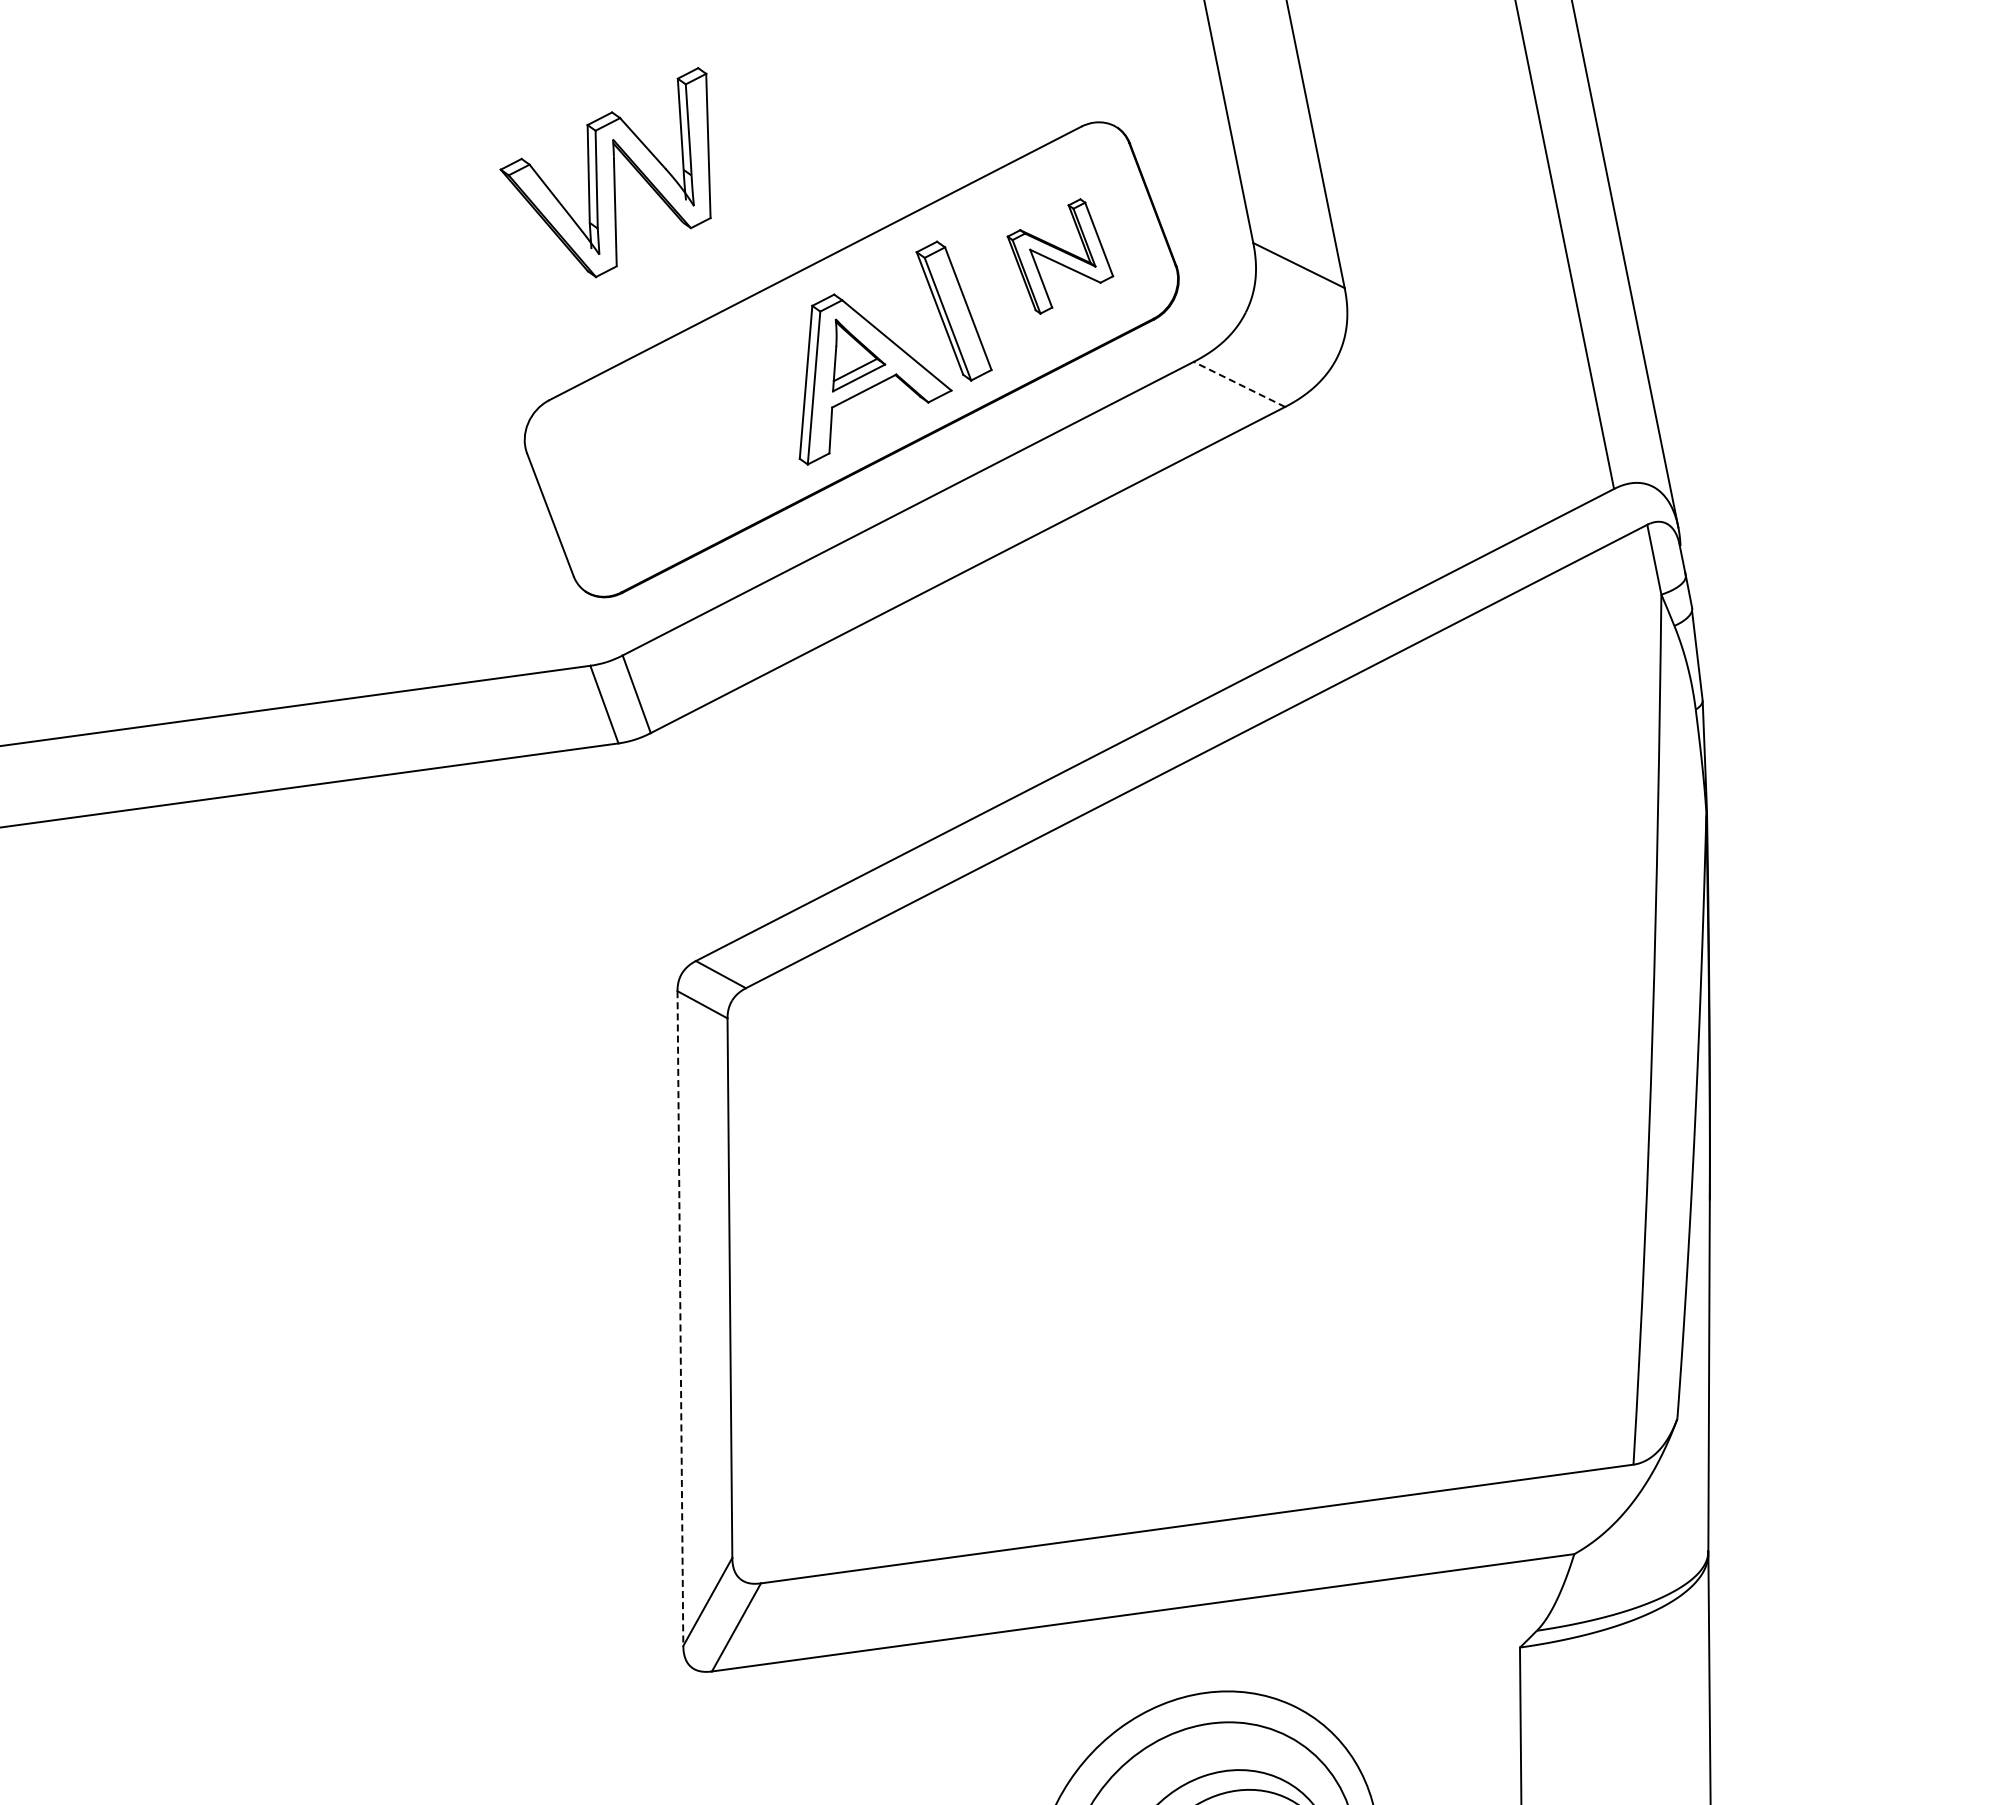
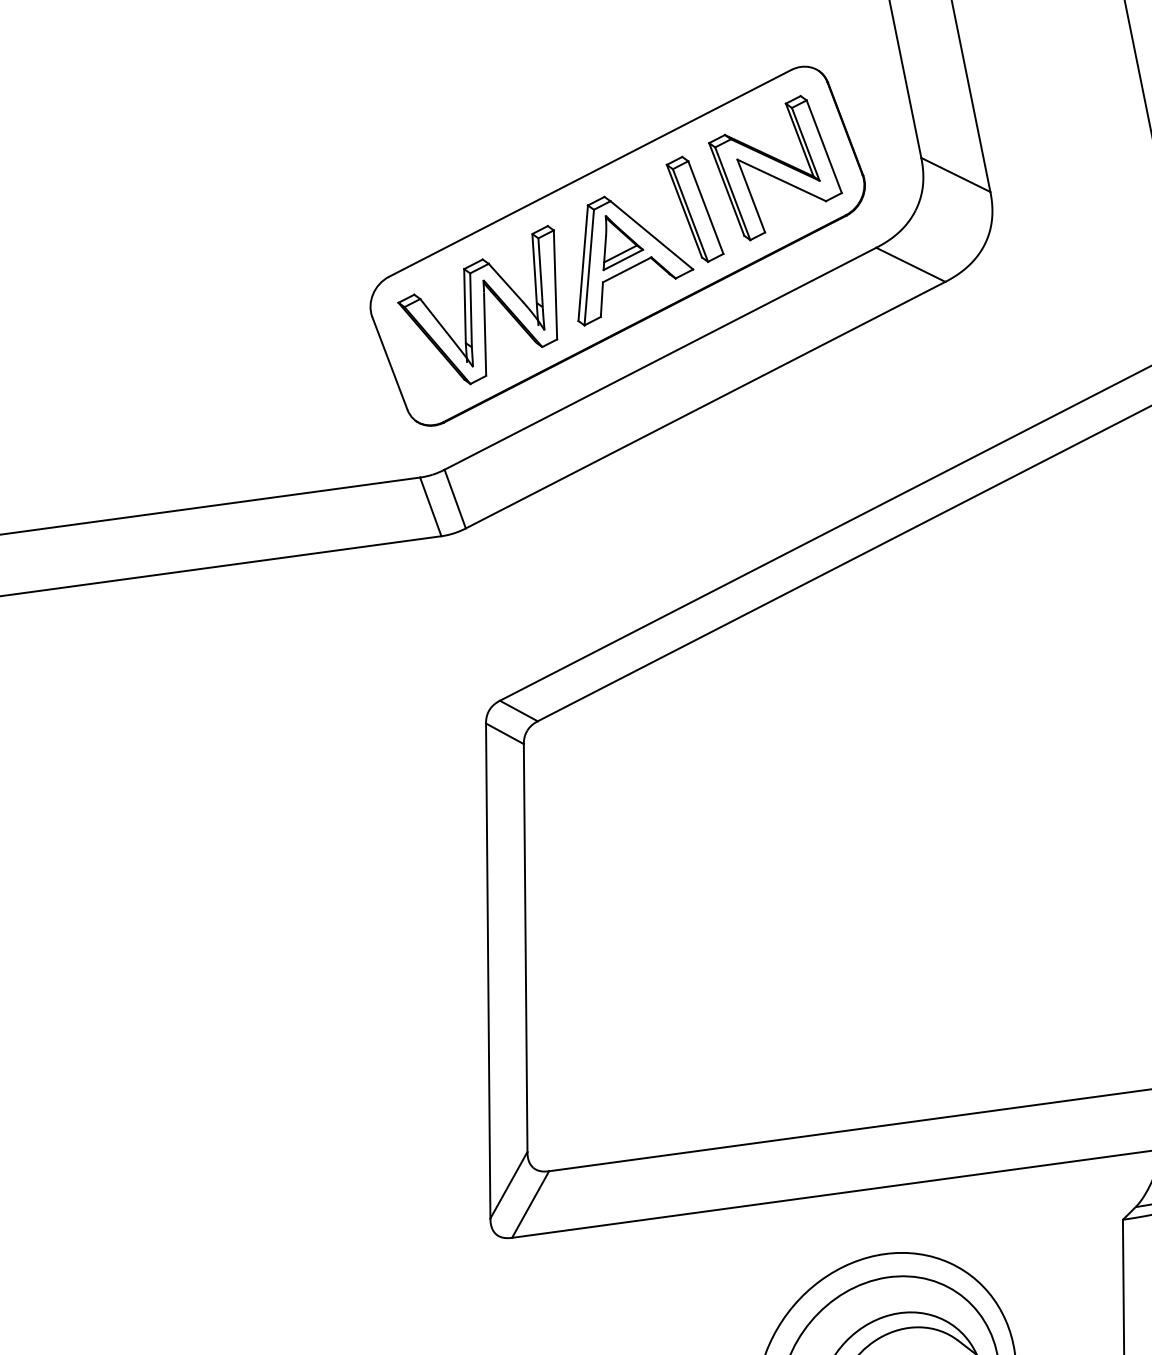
part: (605, 172) -> (477, 304), moved
part: (1060, 256) -> (775, 168), size x1.67
line: (1239, 384) -> (910, 264), dashed -> solid
line: (680, 1319) -> (488, 971), dashed -> solid

